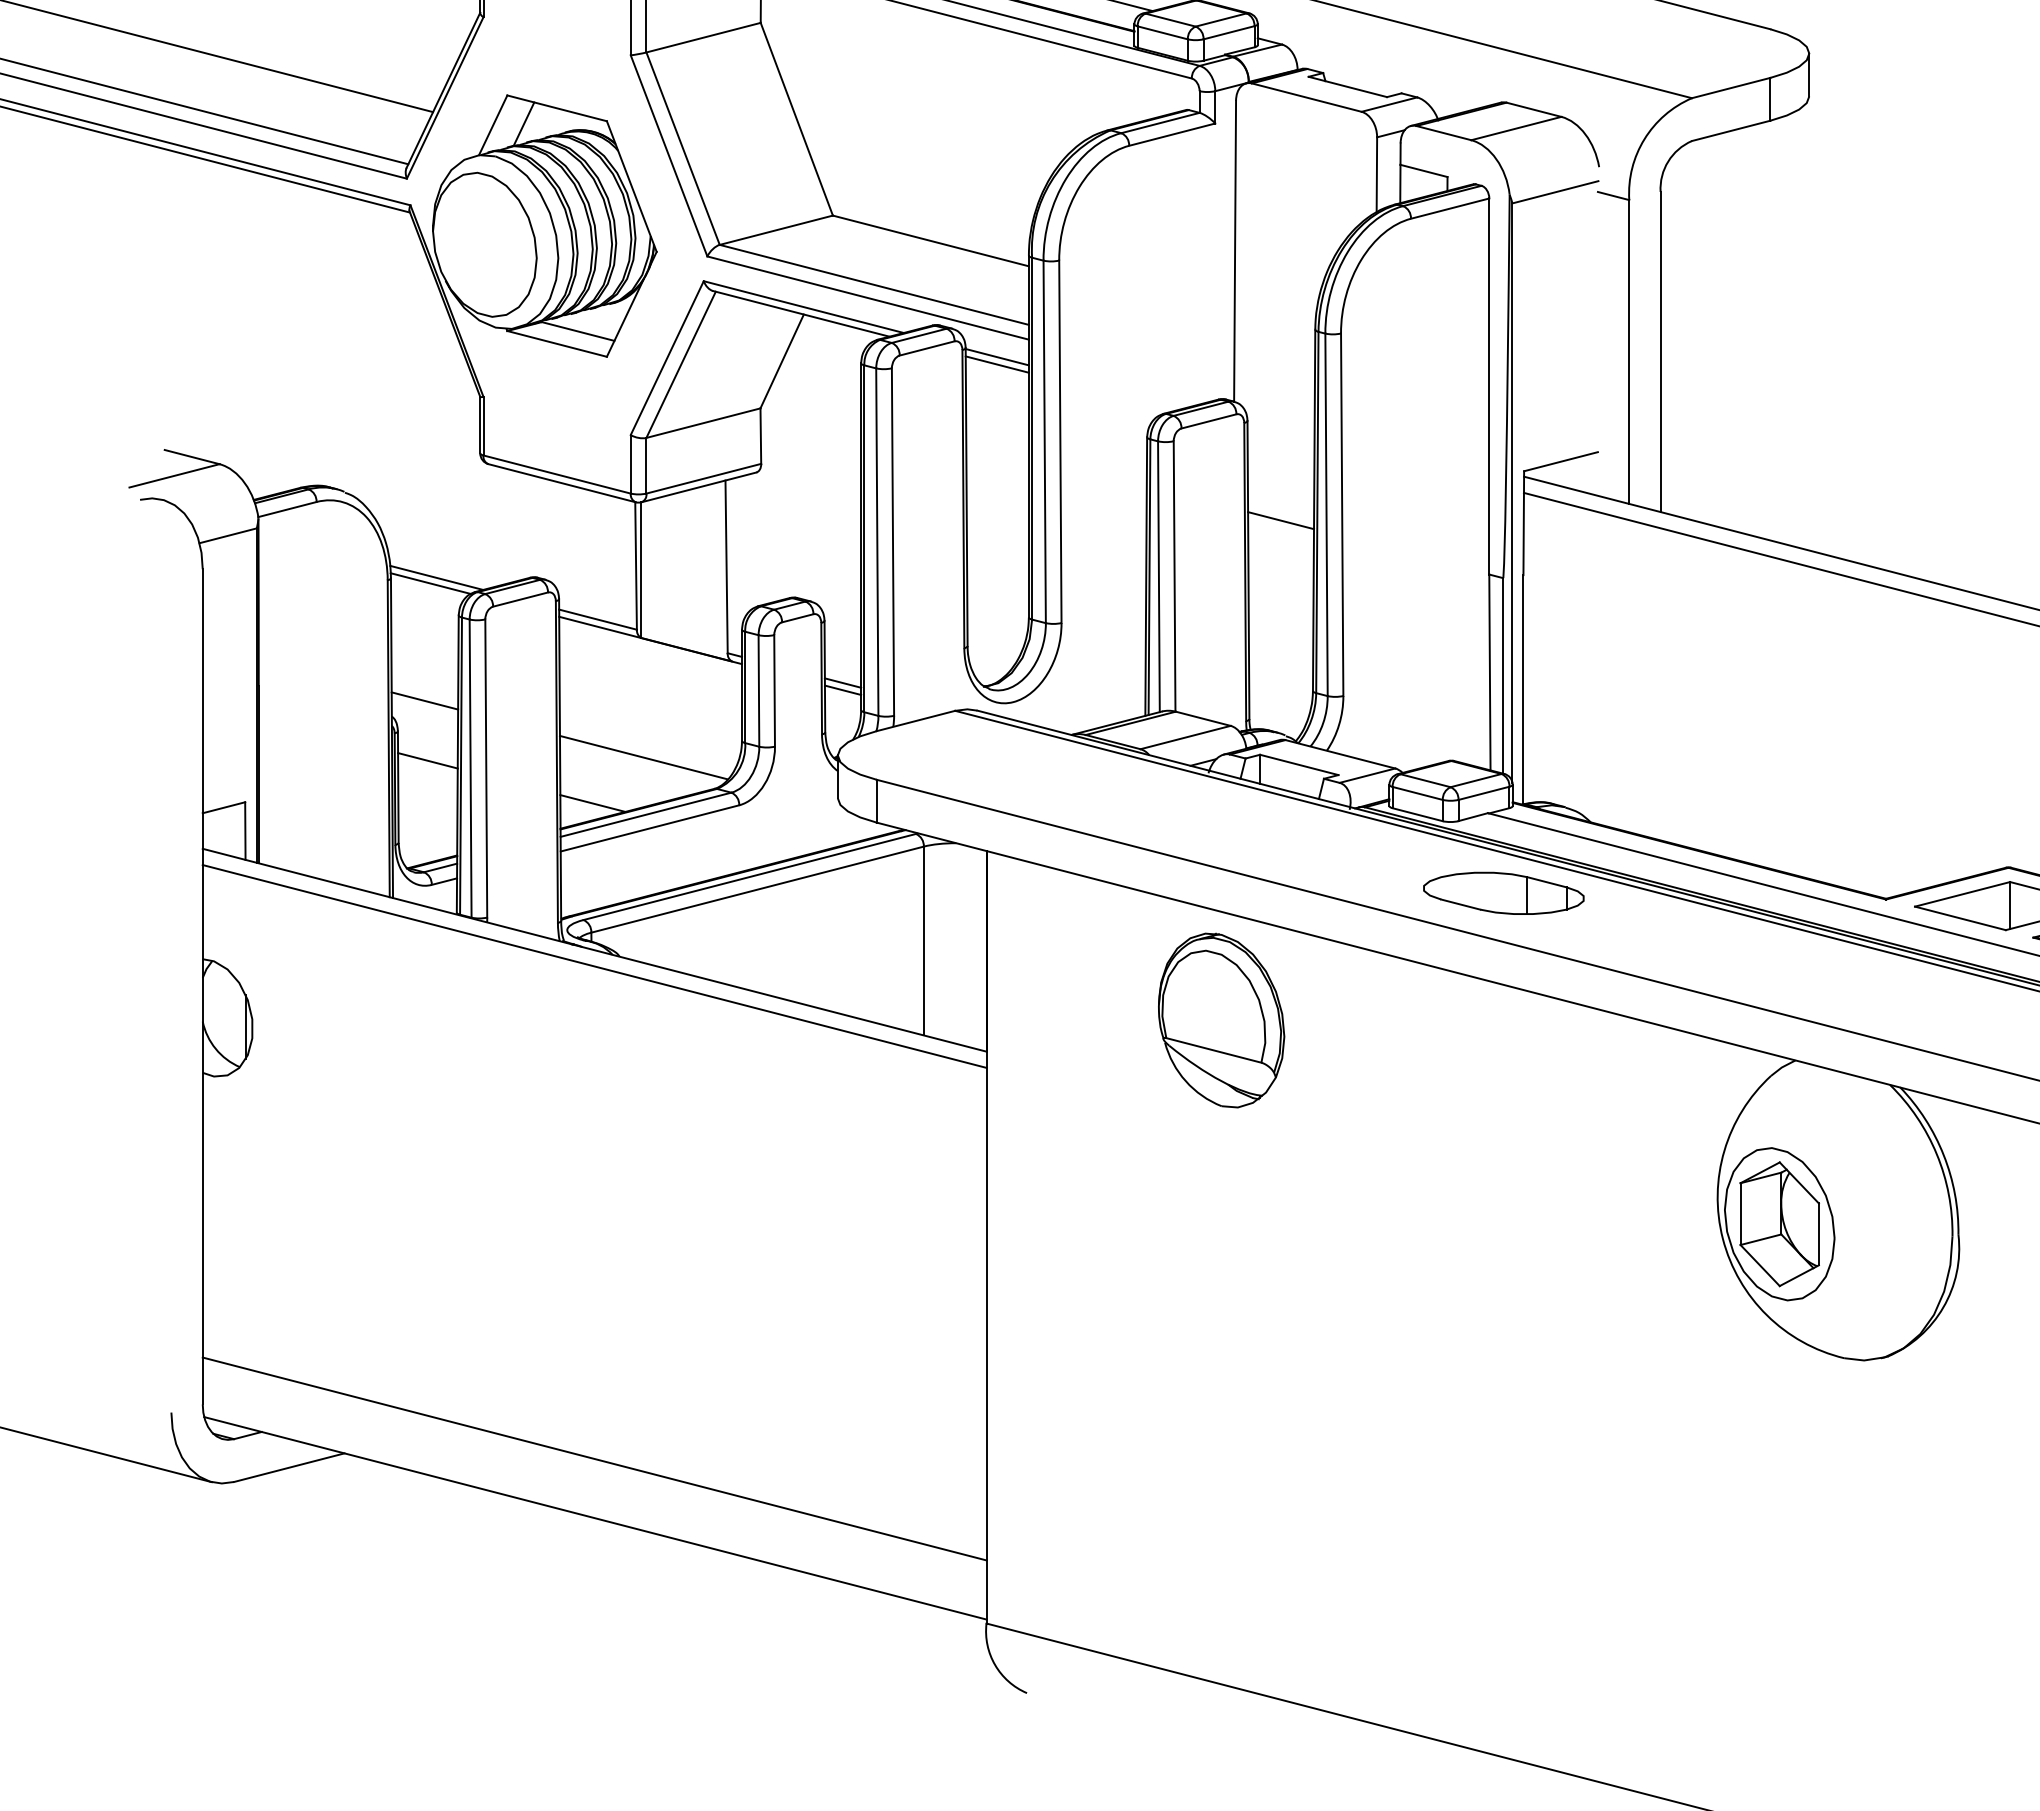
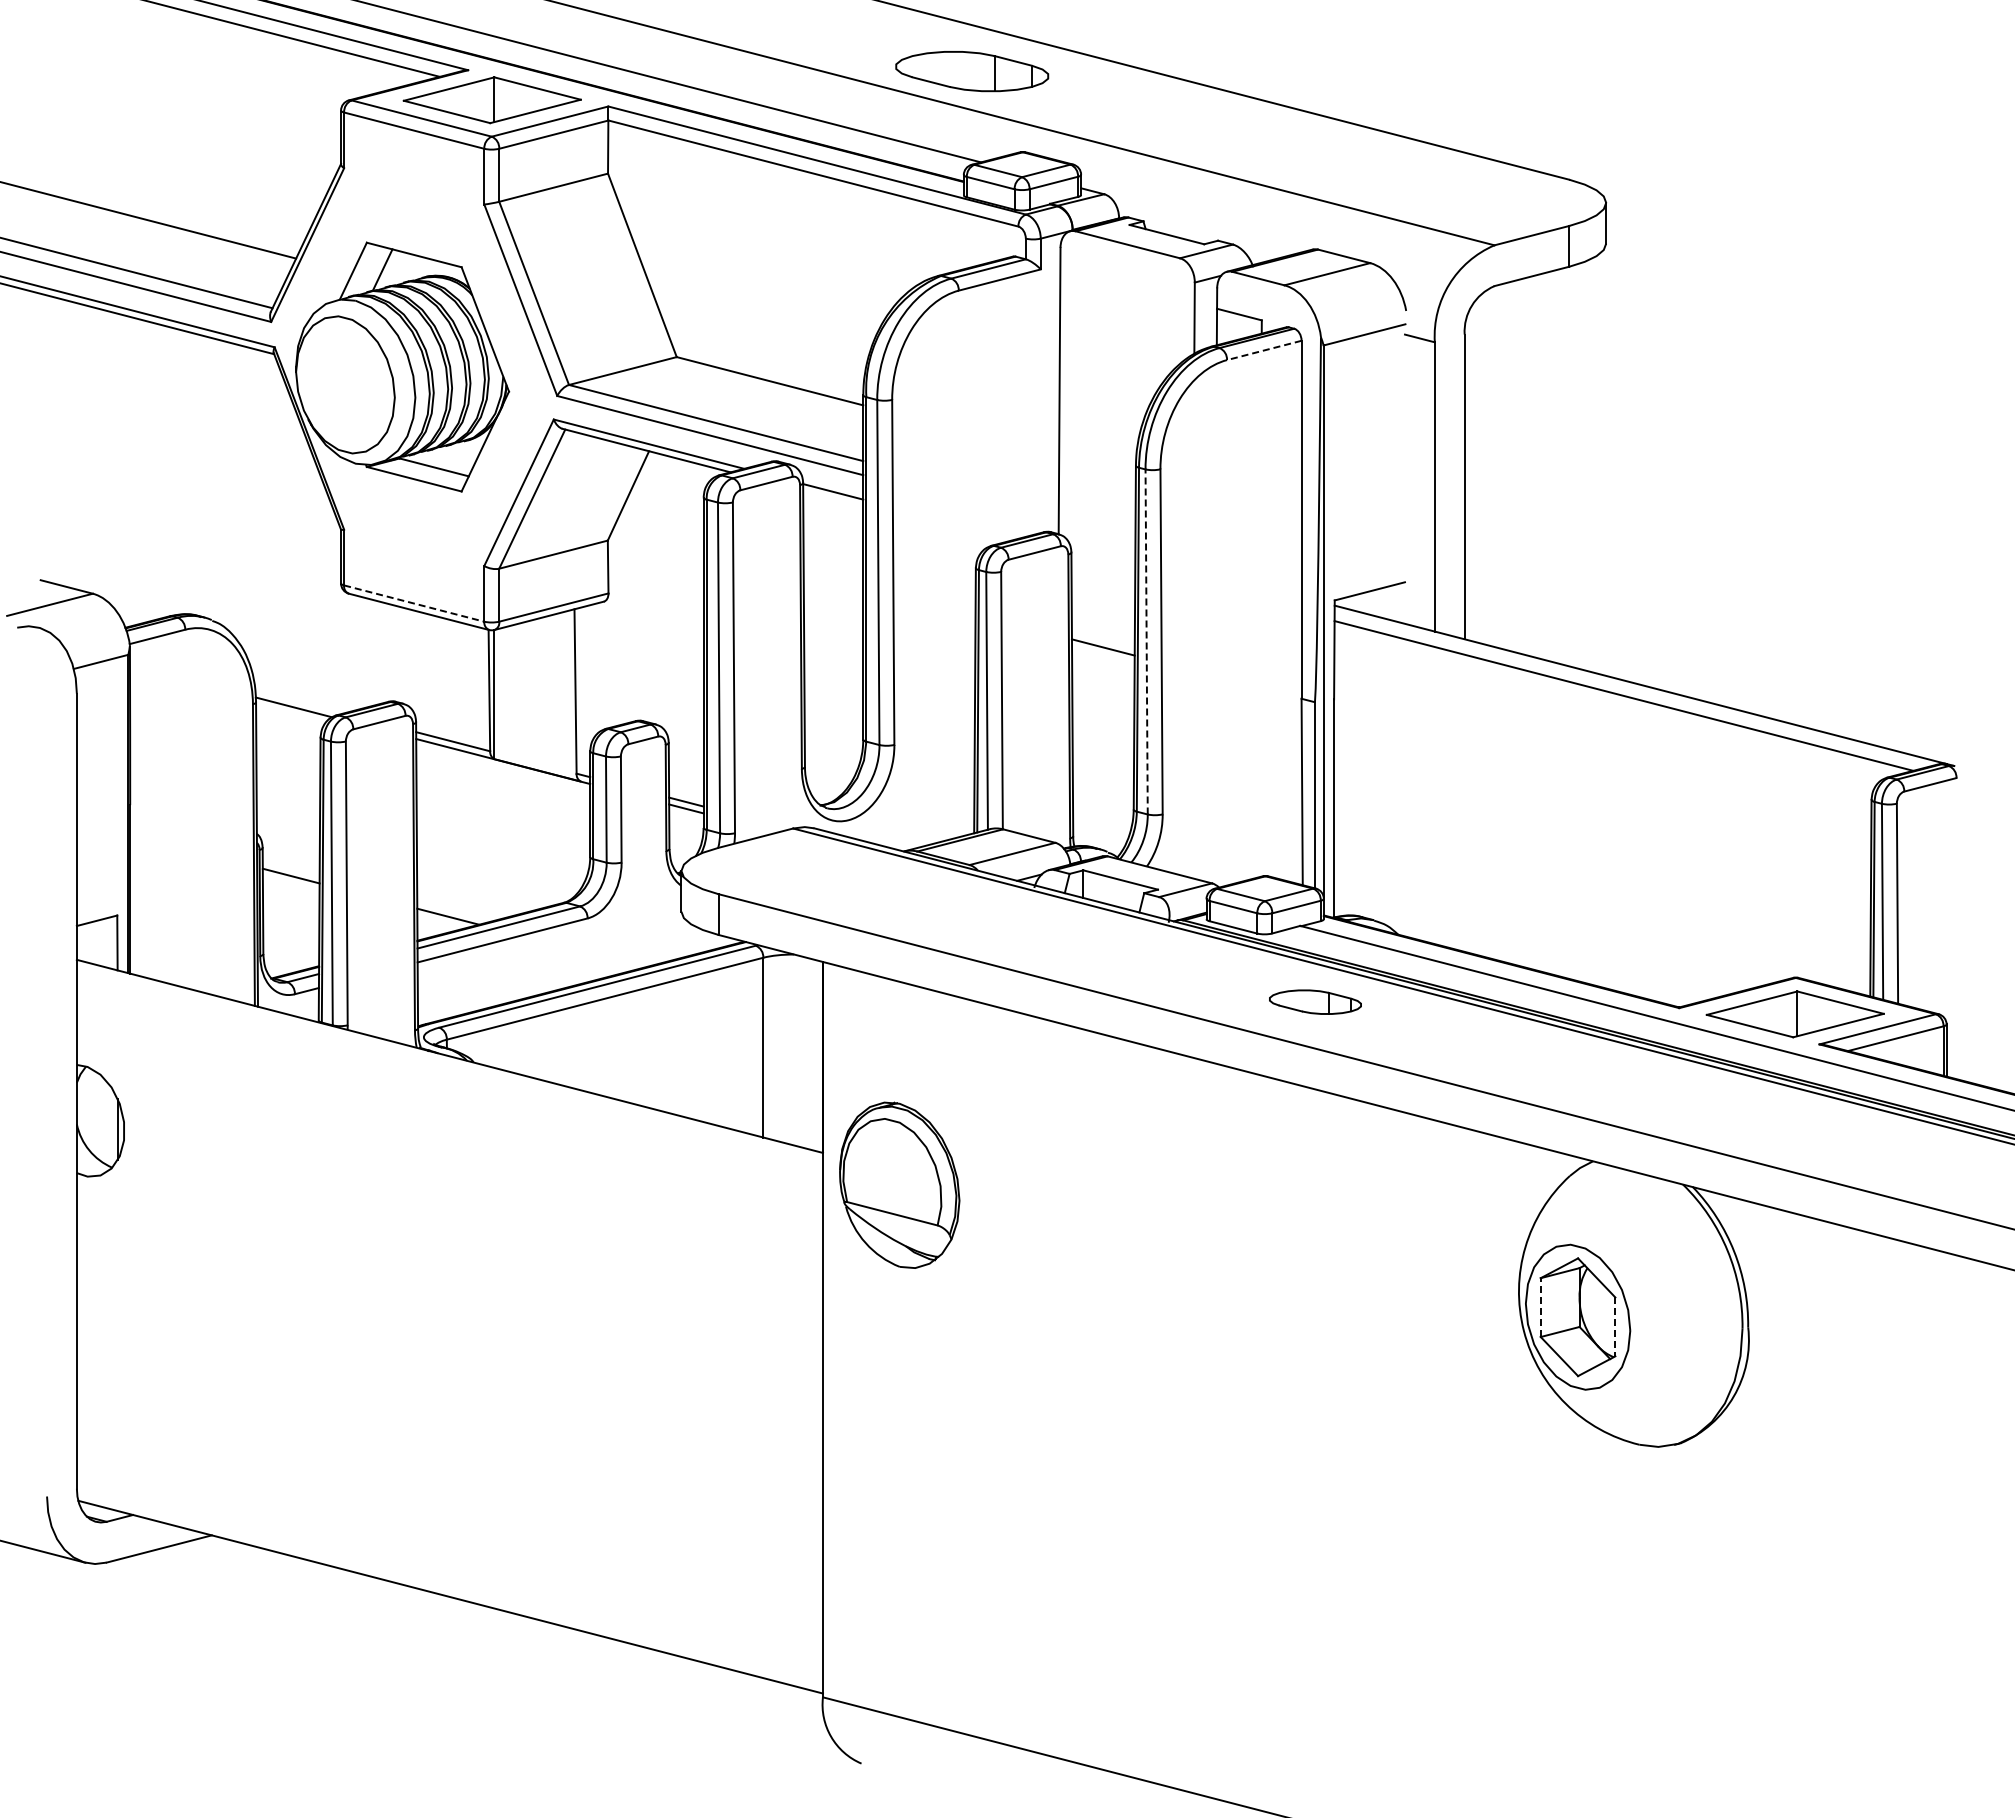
line: (1449, 208) -> (1263, 350), solid -> dashed
line: (997, 364) -> (833, 498), removed
line: (557, 474) -> (414, 603), solid -> dashed
line: (1326, 514) -> (1146, 641), solid -> dashed
line: (436, 577) -> (299, 701), removed
line: (423, 700) -> (287, 818), removed
line: (643, 757) -> (496, 872), removed
part: (1503, 892) -> (1315, 1001), size x0.6
line: (594, 966) -> (449, 1071), removed
part: (1221, 1019) -> (899, 1184), moved
line: (1740, 1214) -> (1540, 1307), solid -> dashed
line: (1819, 1235) -> (1615, 1327), solid -> dashed
line: (594, 1458) -> (449, 1540), removed

